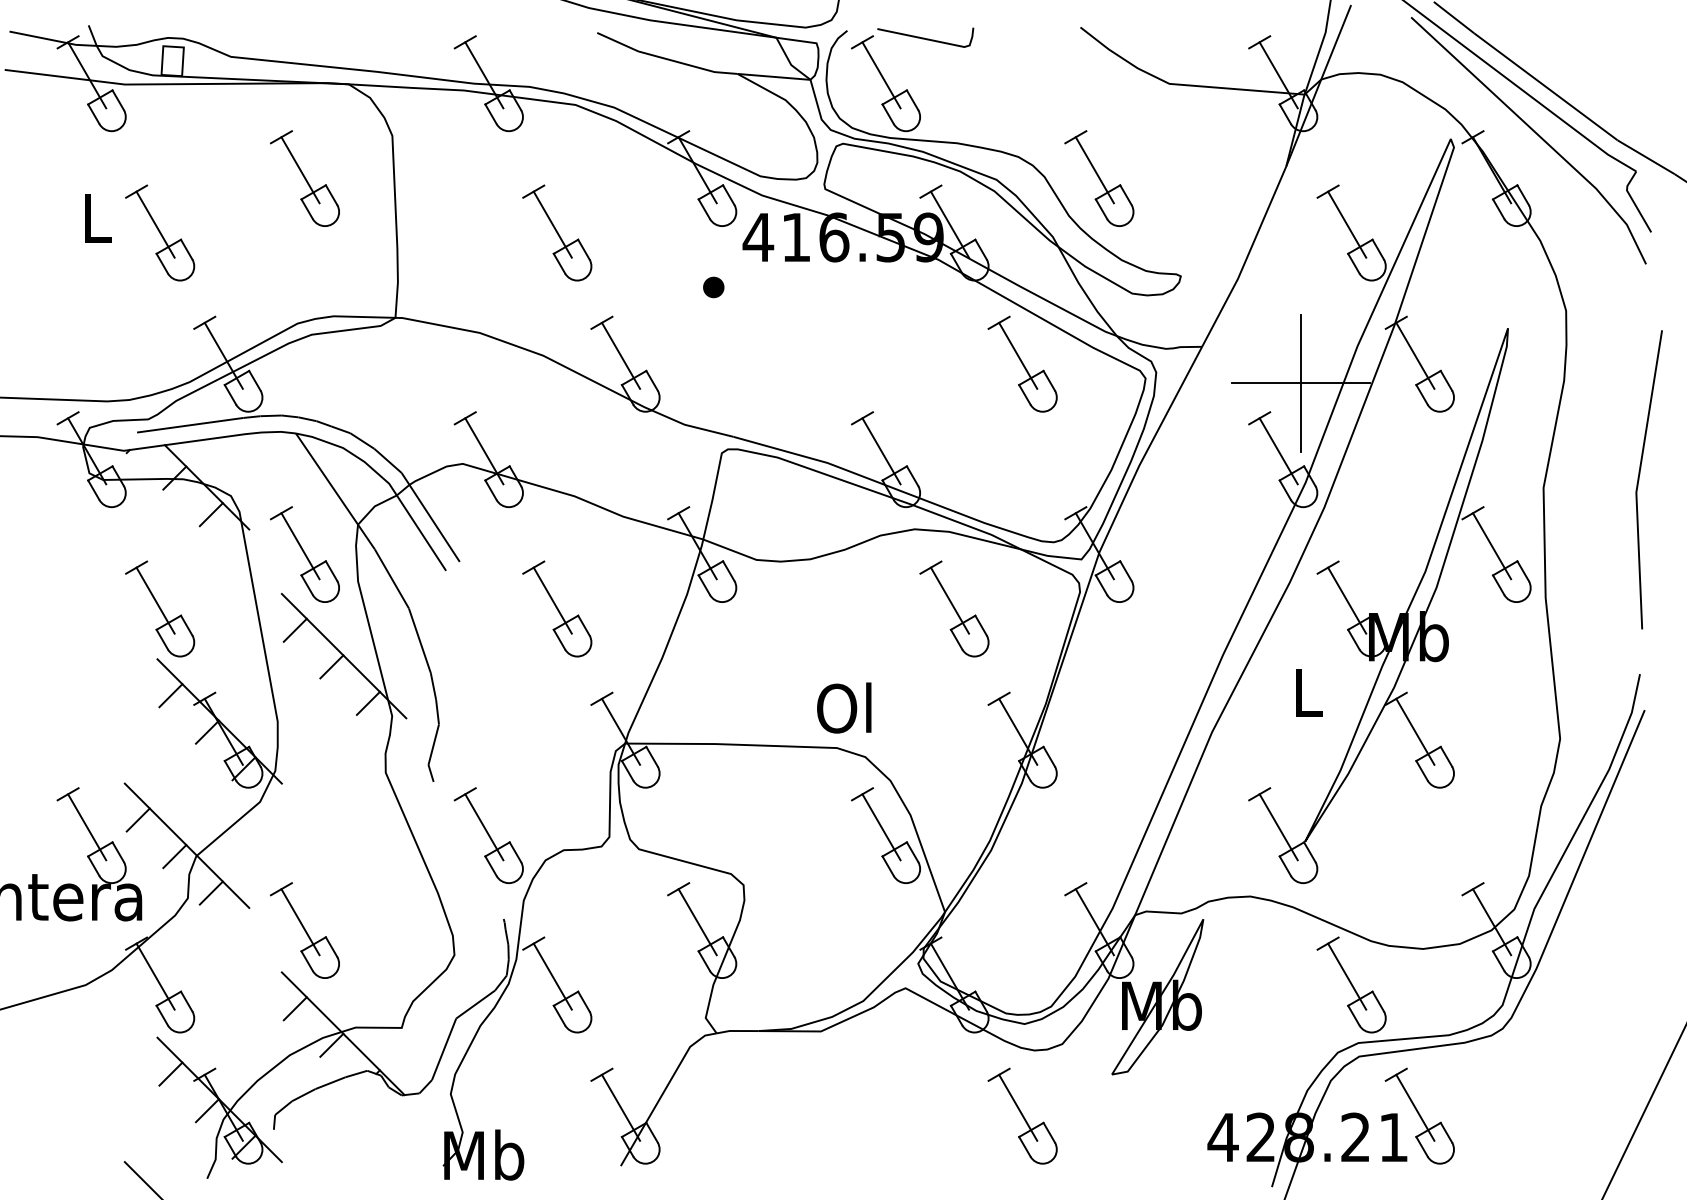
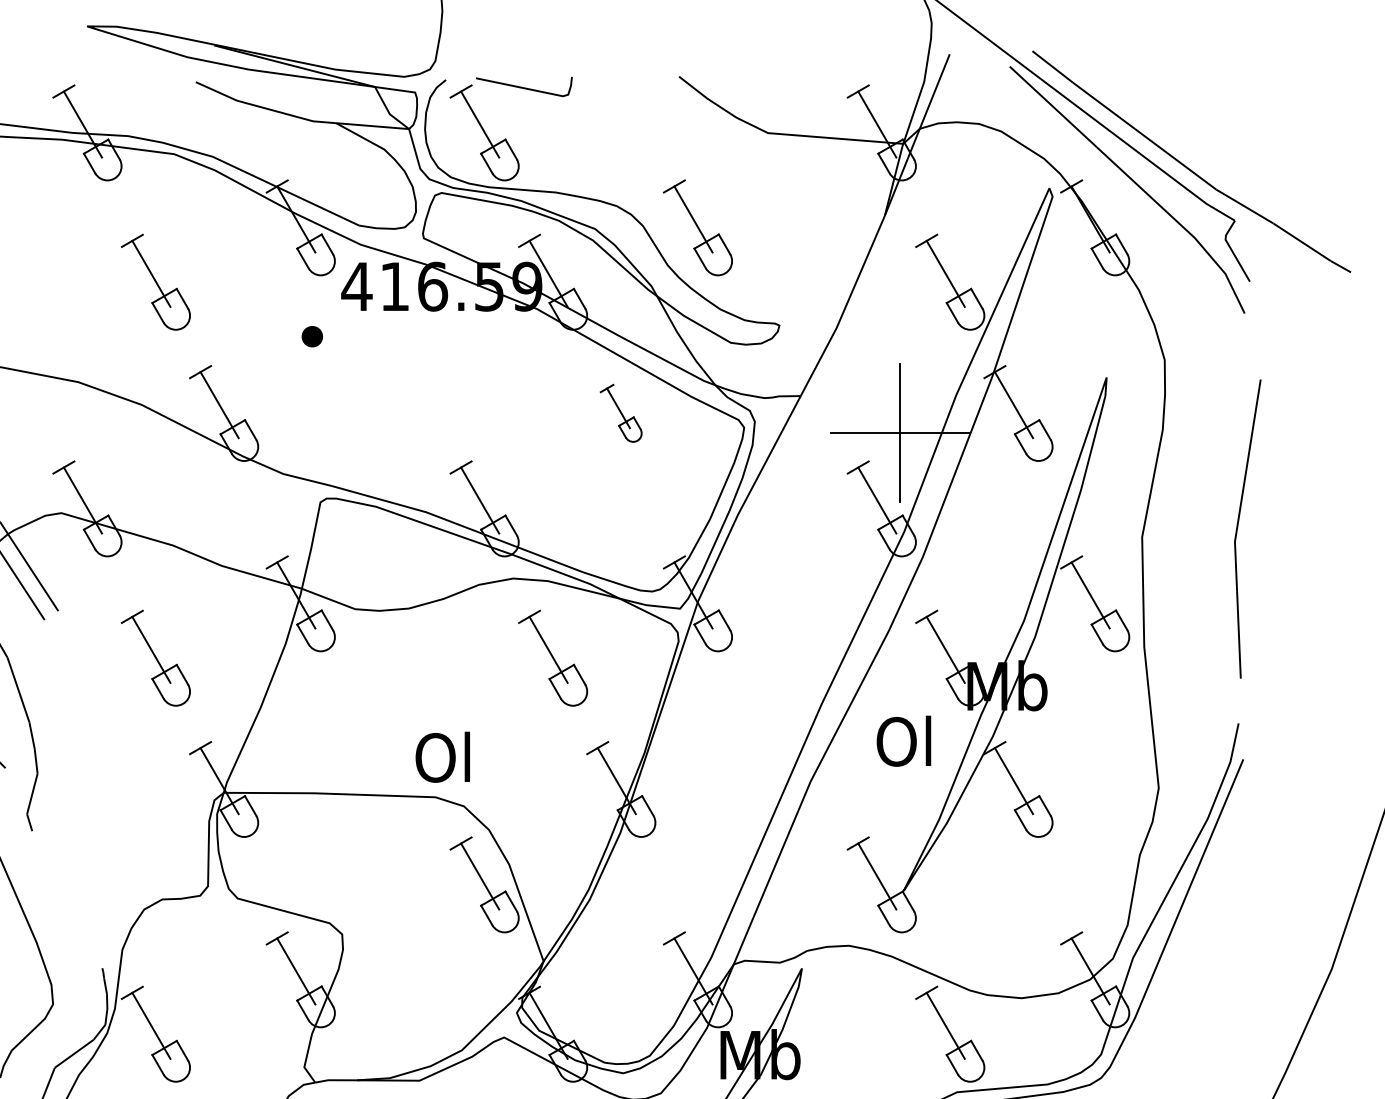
part: (1022, 363) -> (621, 412), size x0.6
text: (1305, 691) -> (904, 740), L -> Ol
part: (488, 835) -> (87, 884), removed

